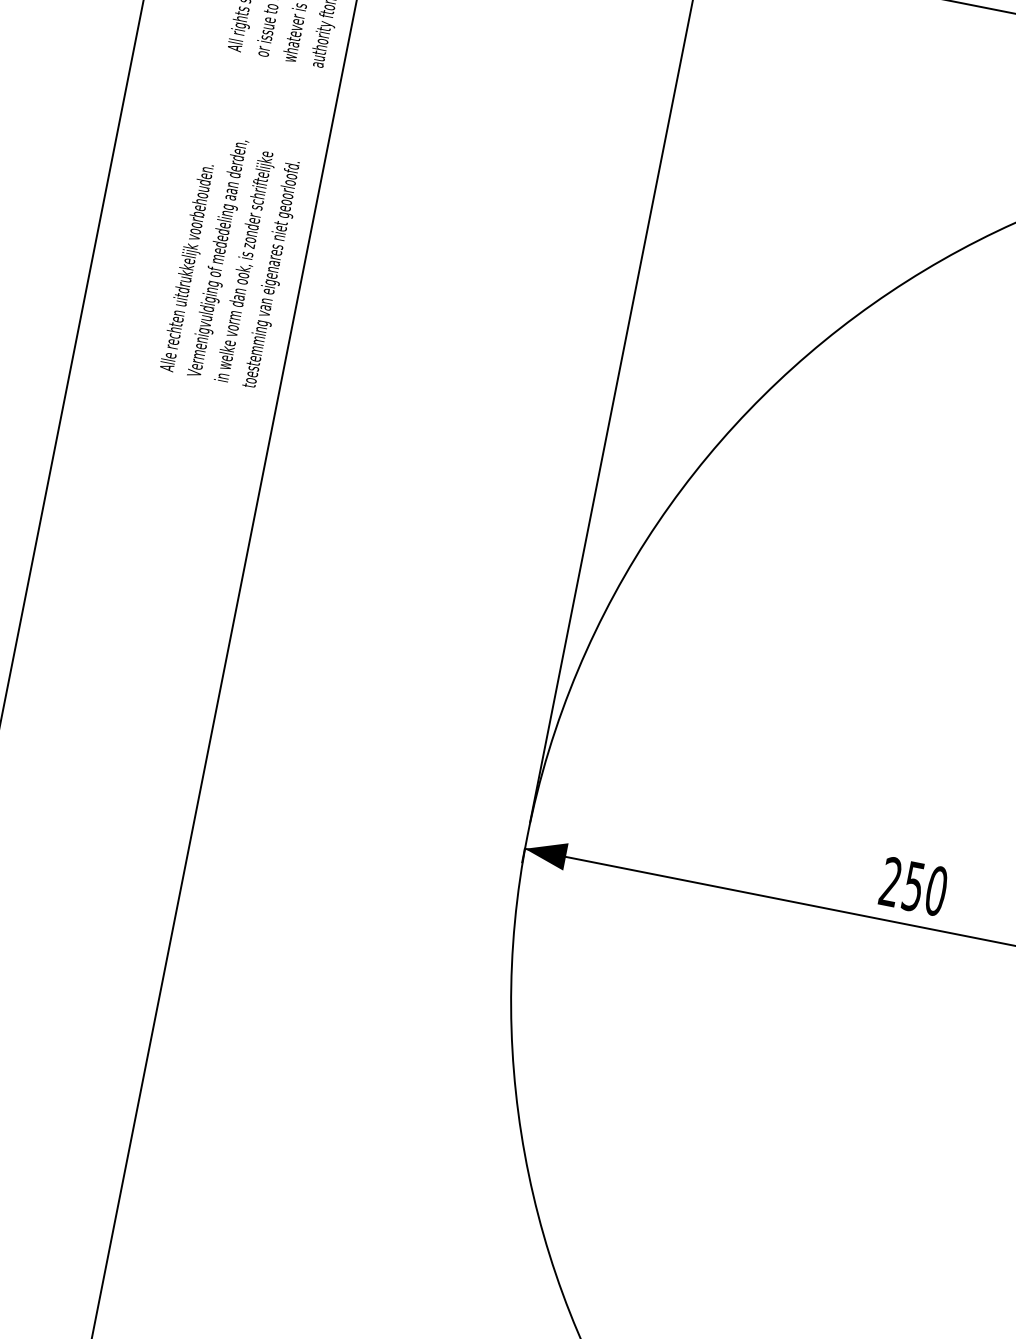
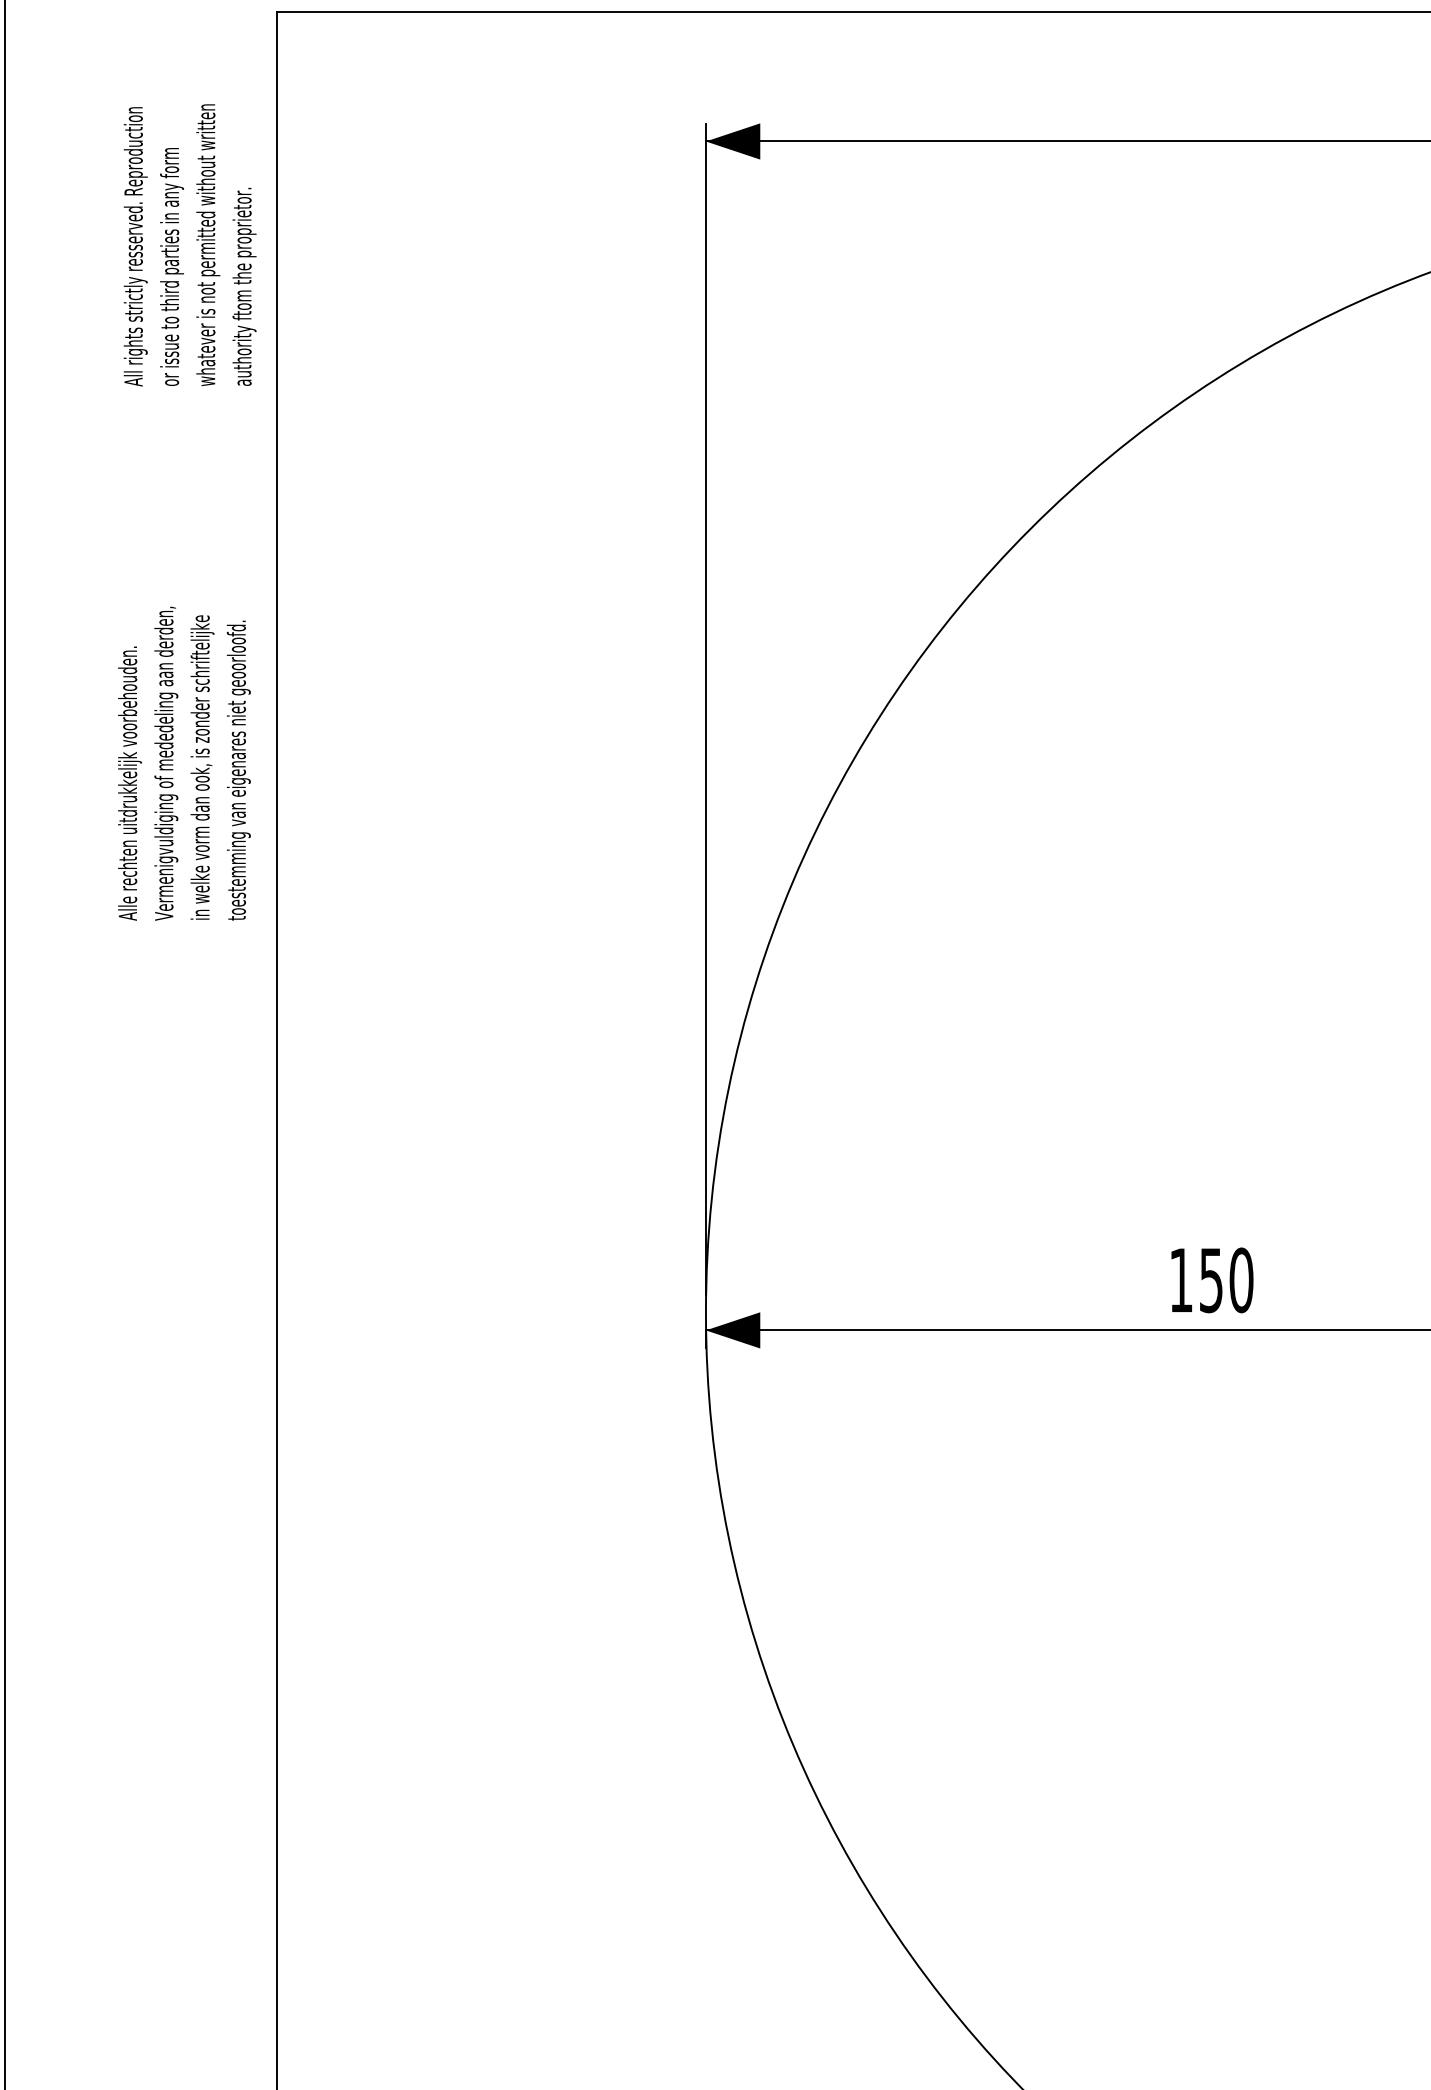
text: (232, 260) -> (184, 763), moved
text: (890, 881) -> (1180, 1279), 250 -> 150

